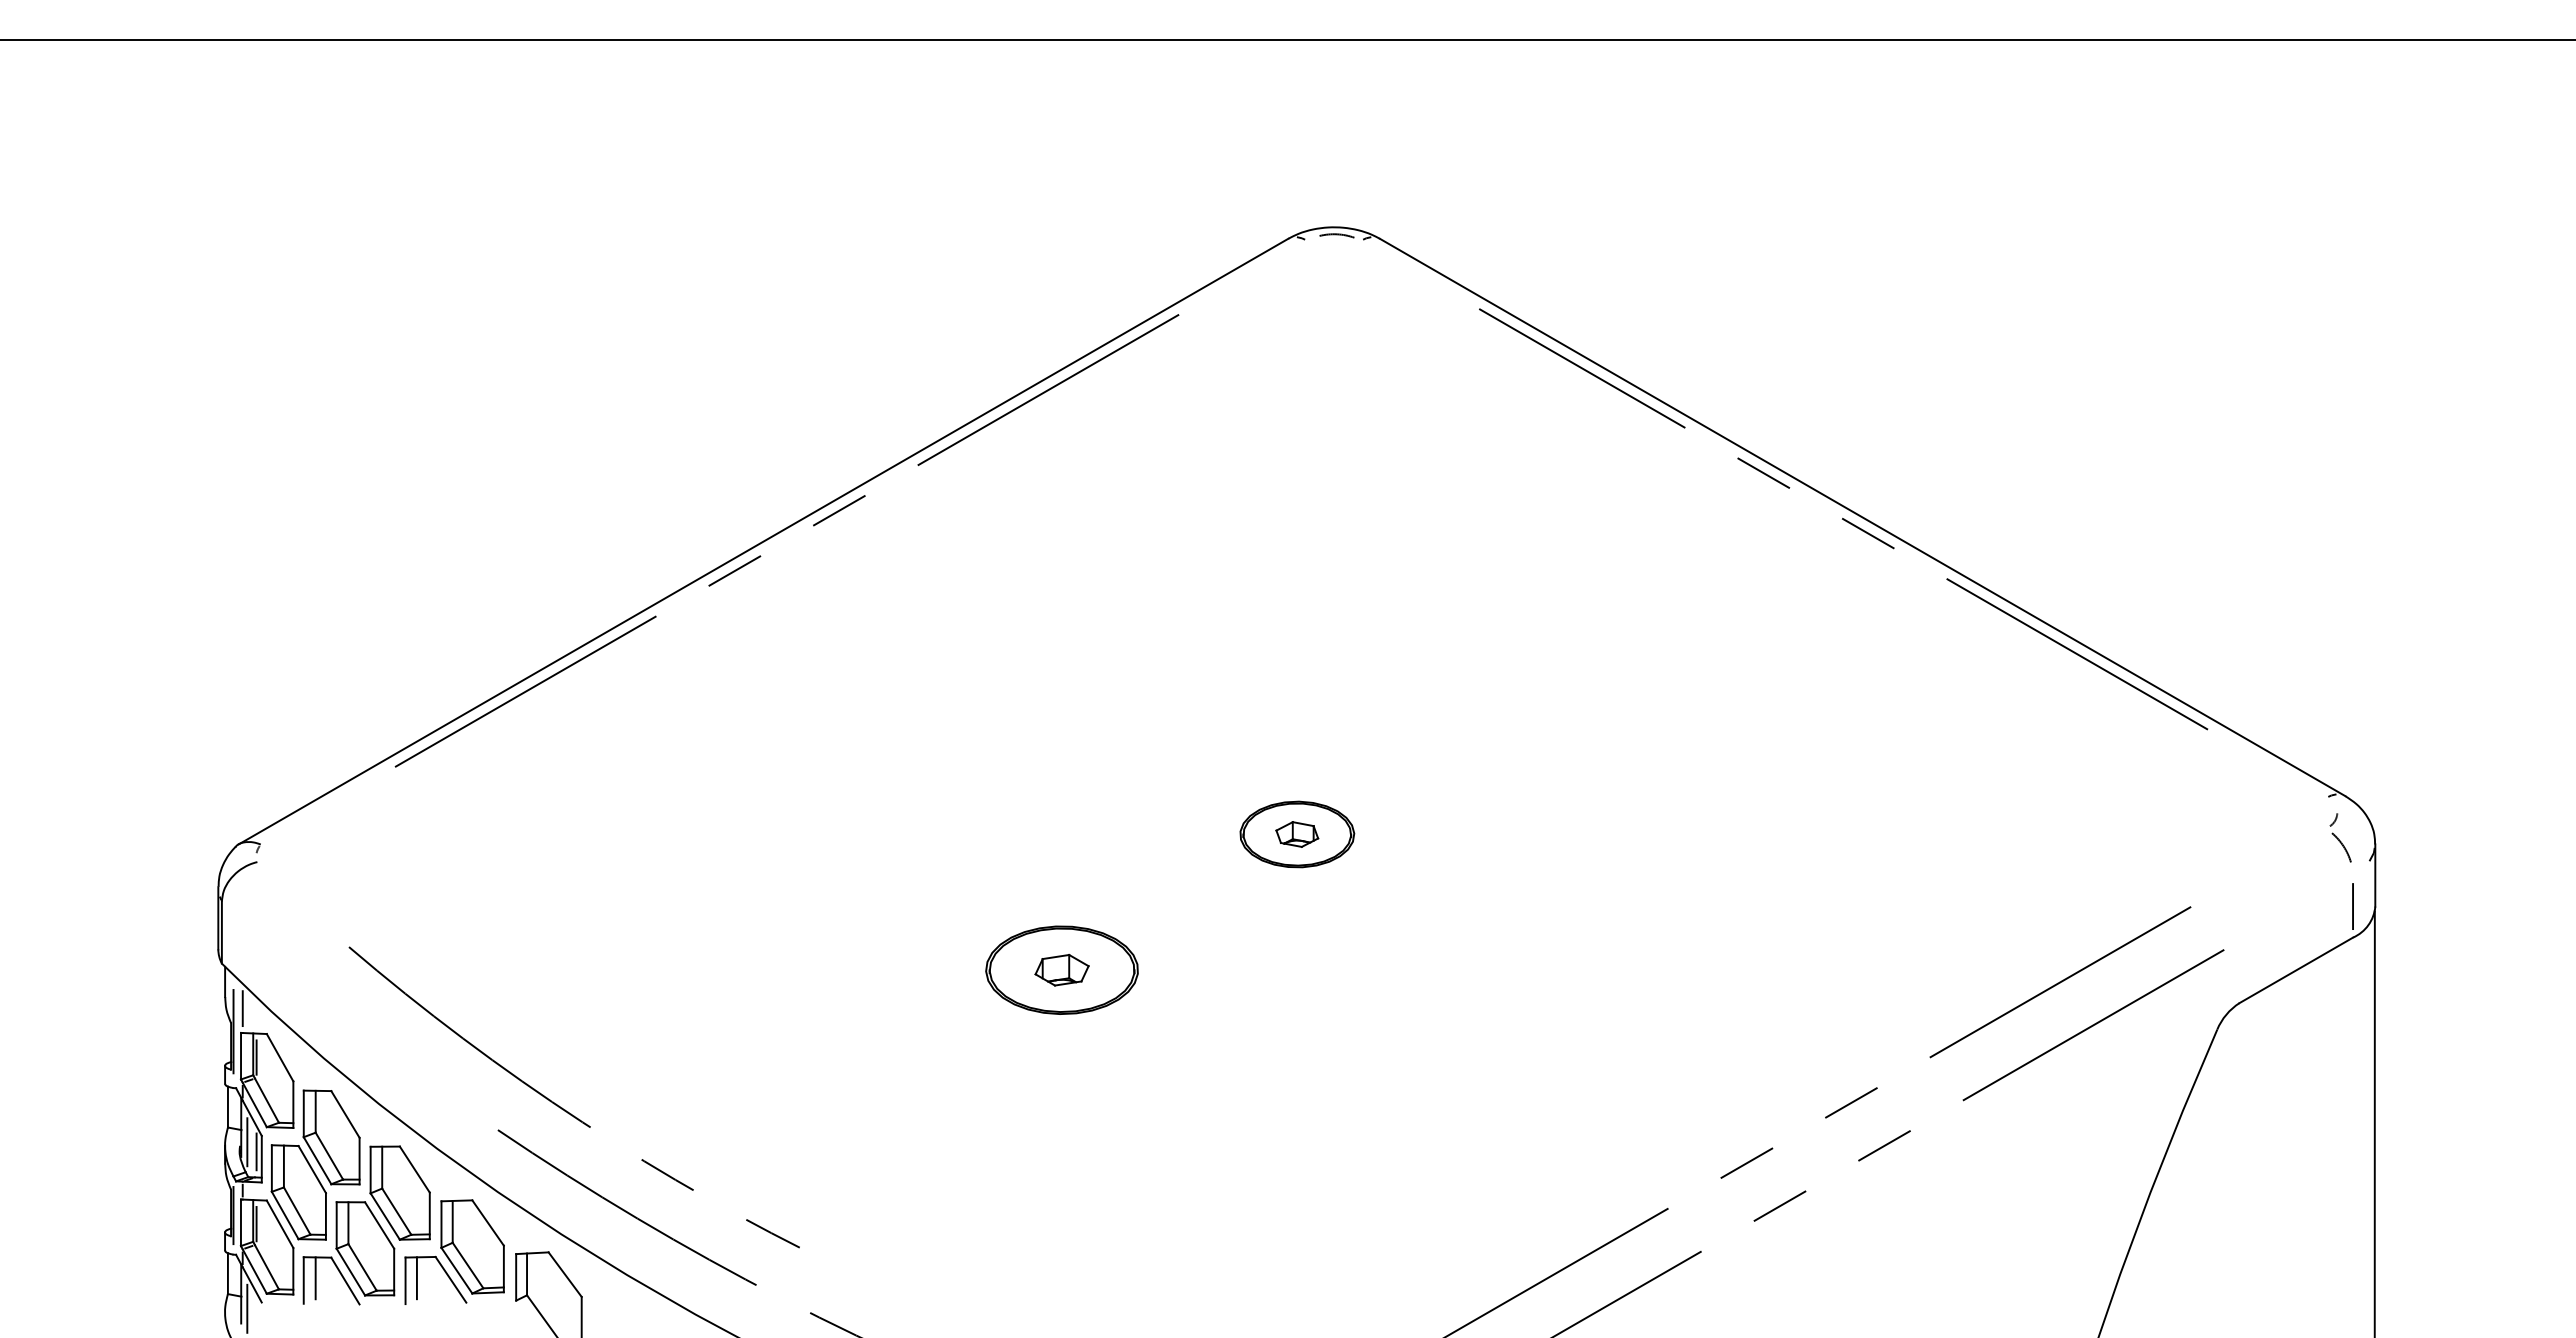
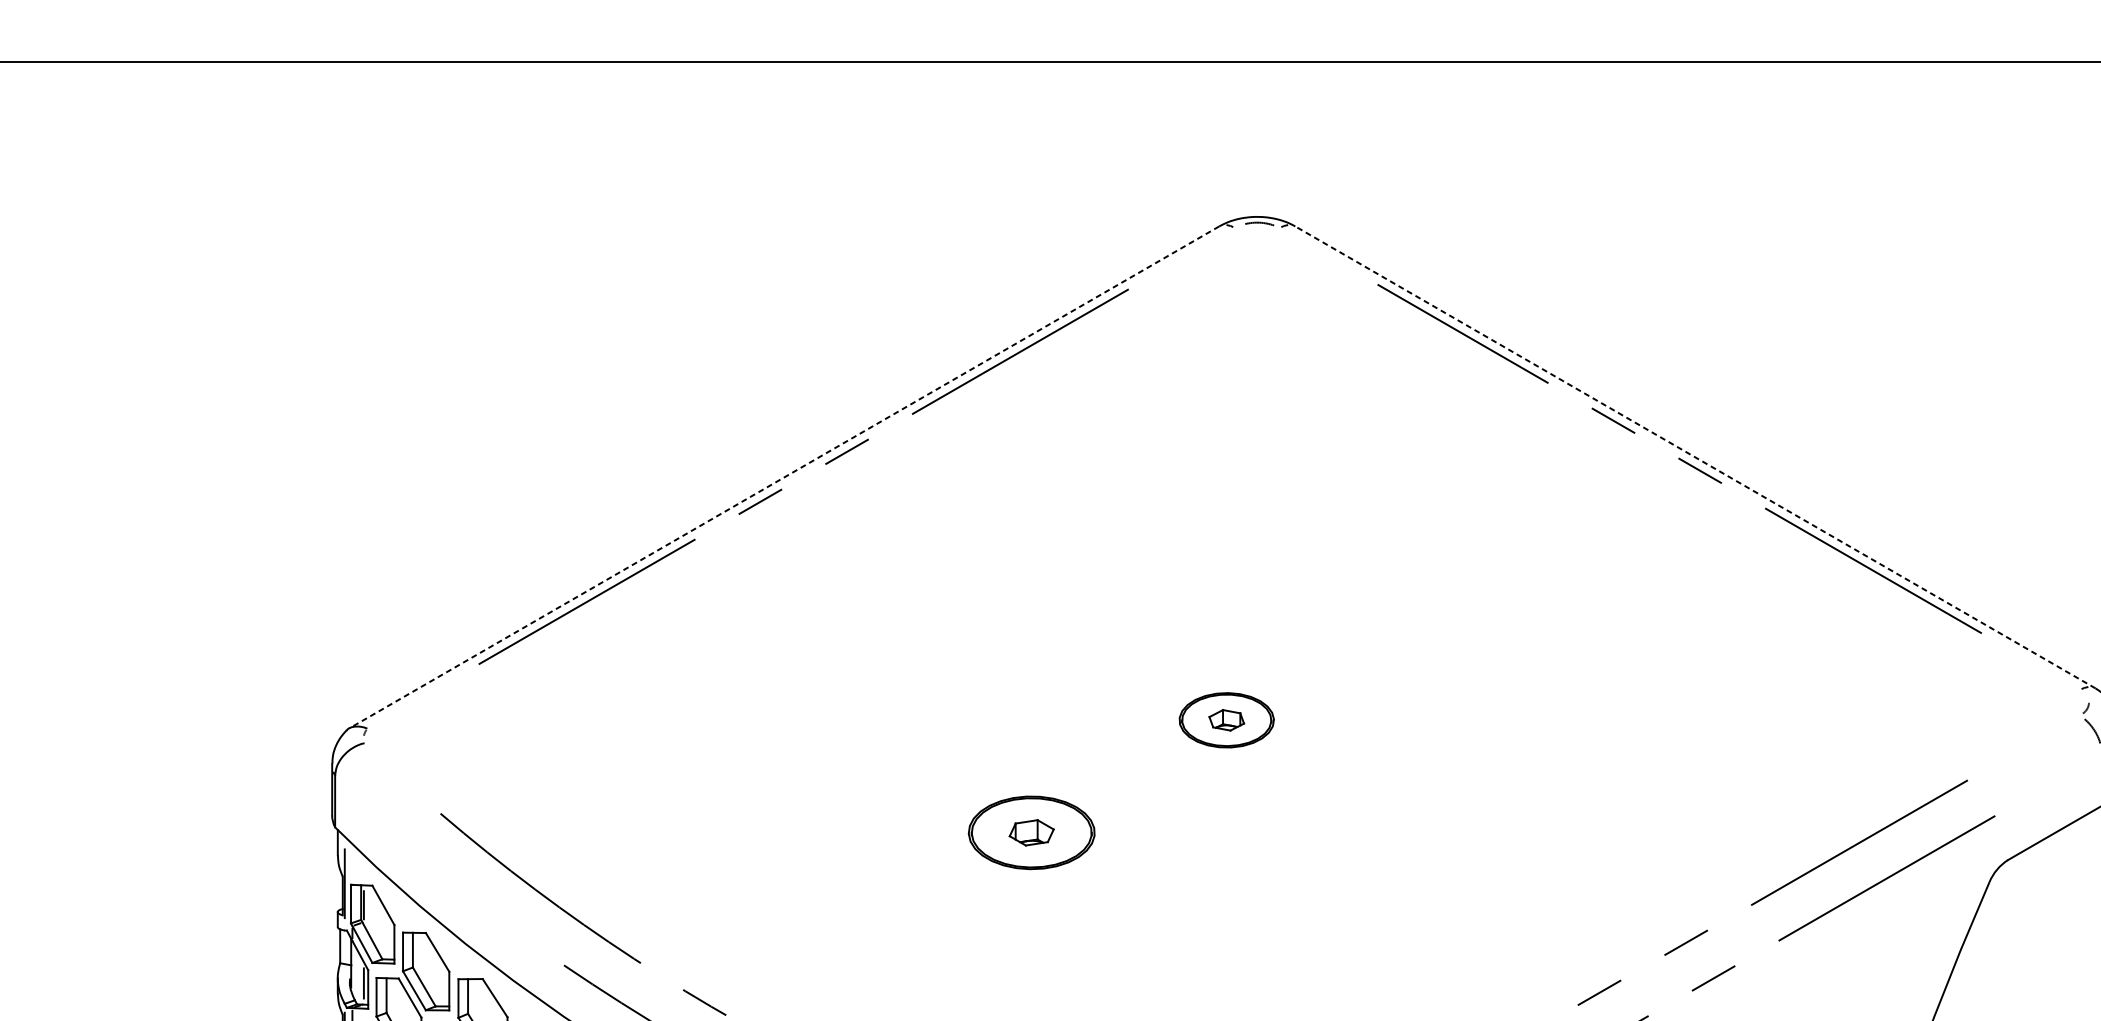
line: (1862, 517) -> (1695, 457), solid -> dashed
line: (763, 541) -> (784, 477), solid -> dashed
line: (242, 1008) -> (352, 864), removed
line: (247, 1142) -> (356, 975), removed

